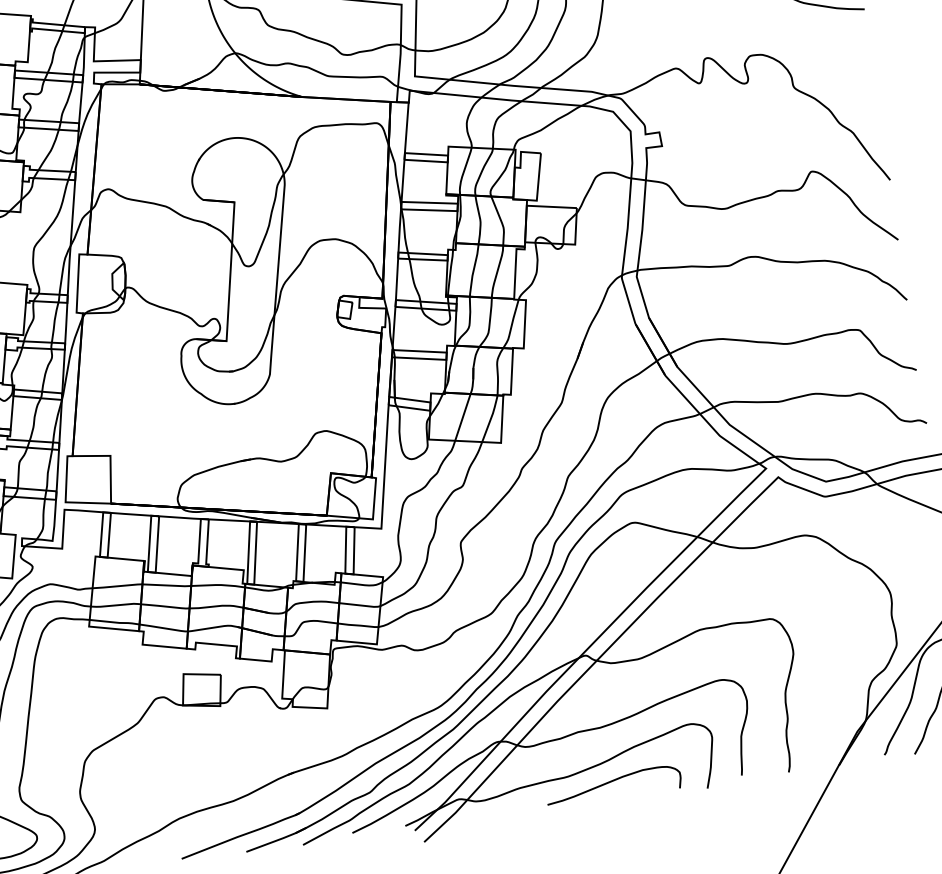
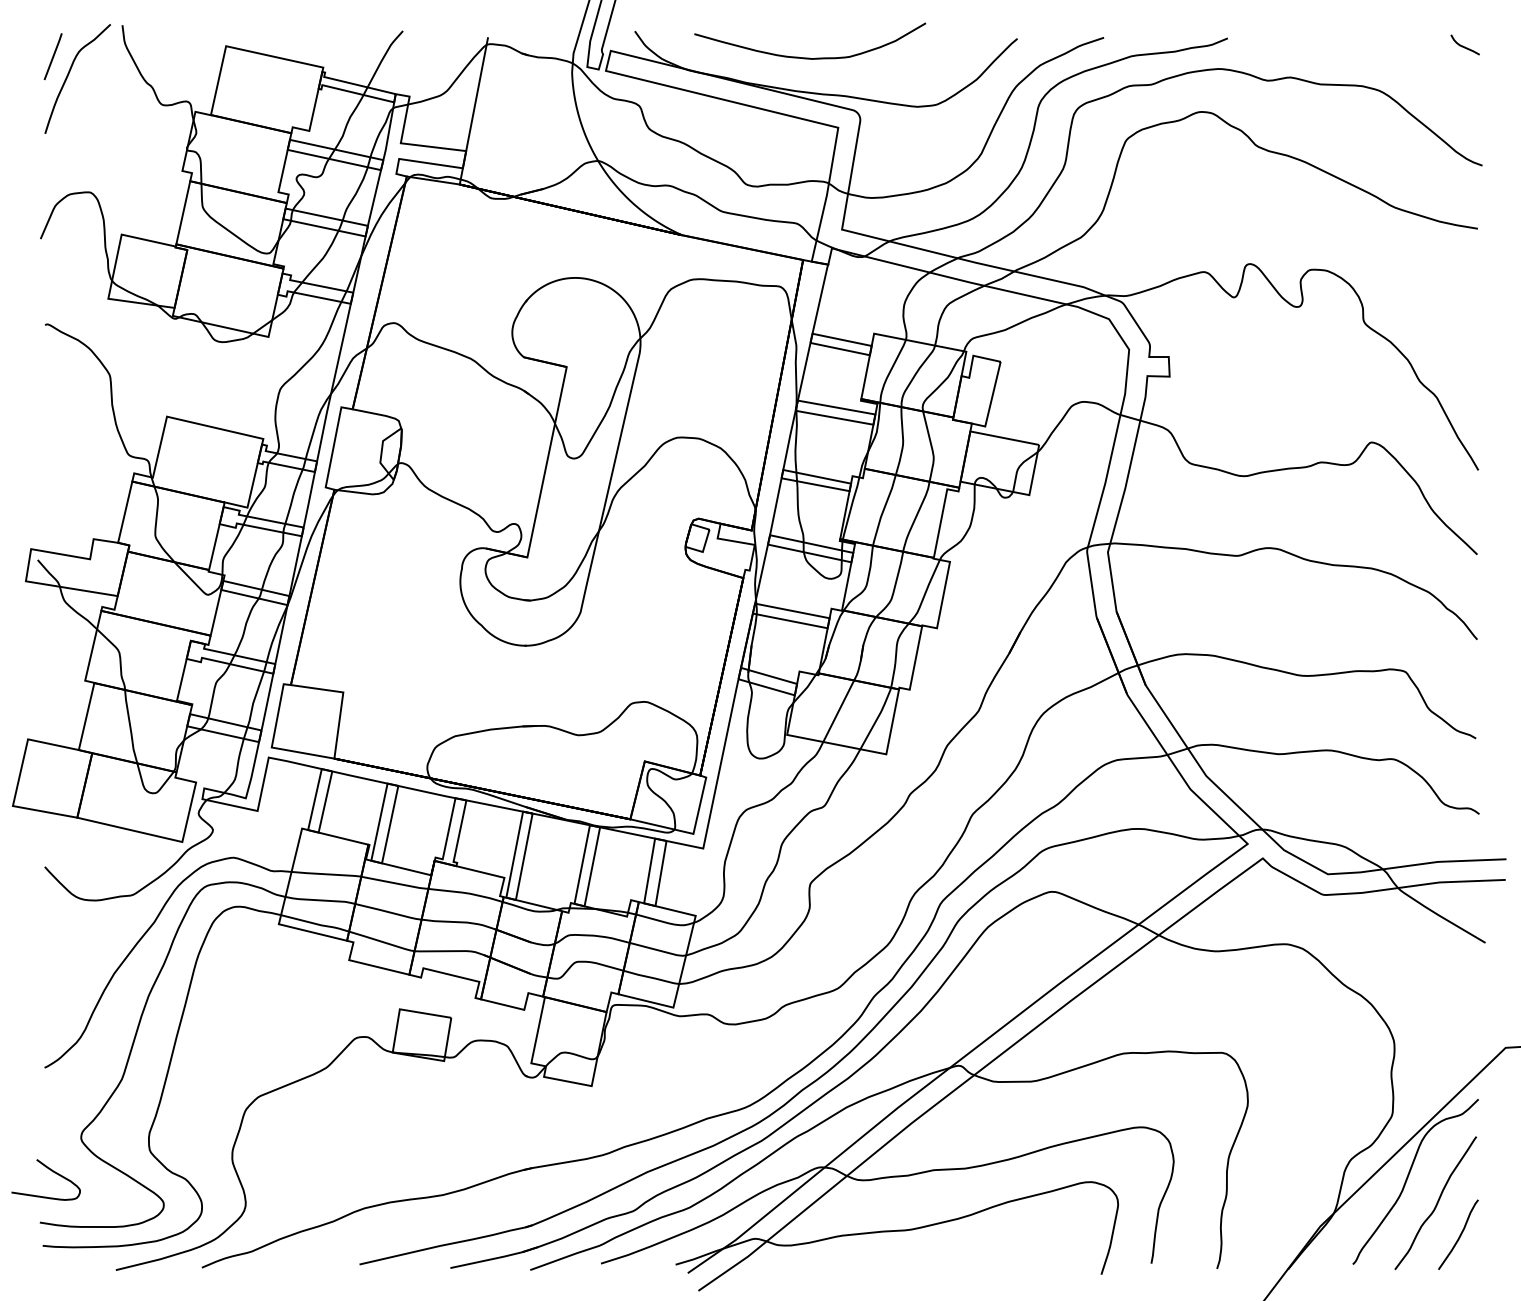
curve: (611, 782) -> (969, 1246), removed

